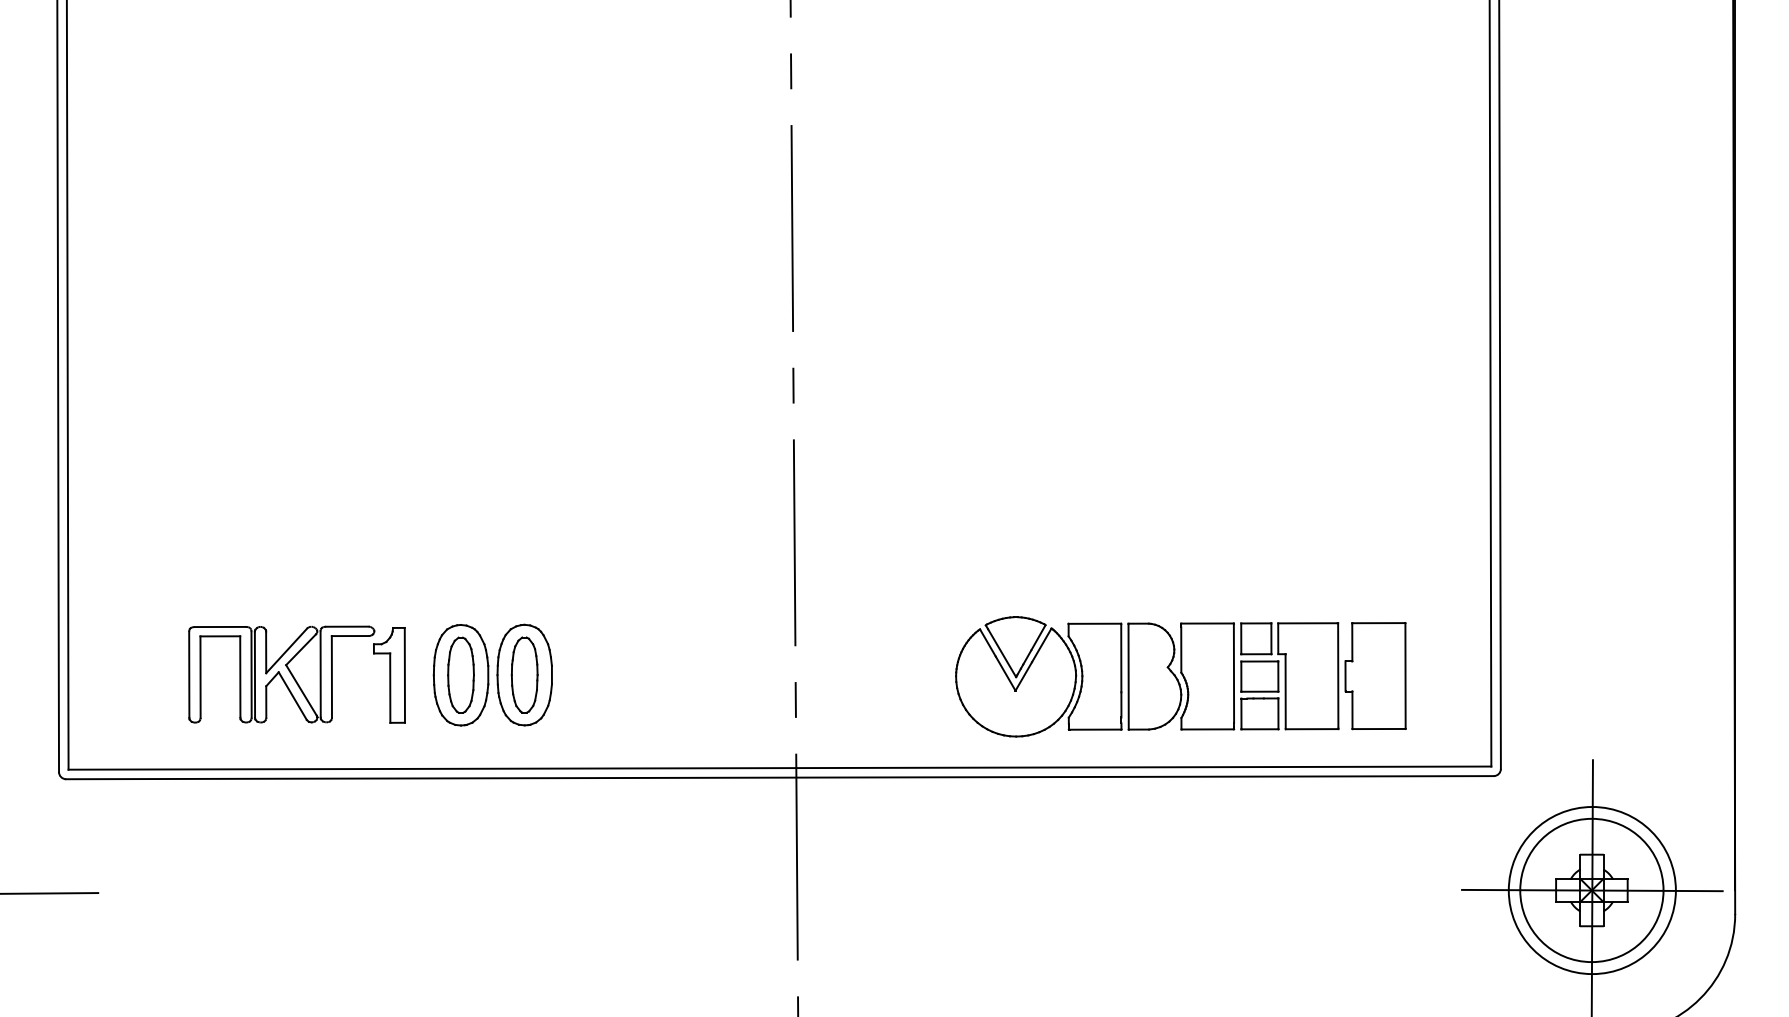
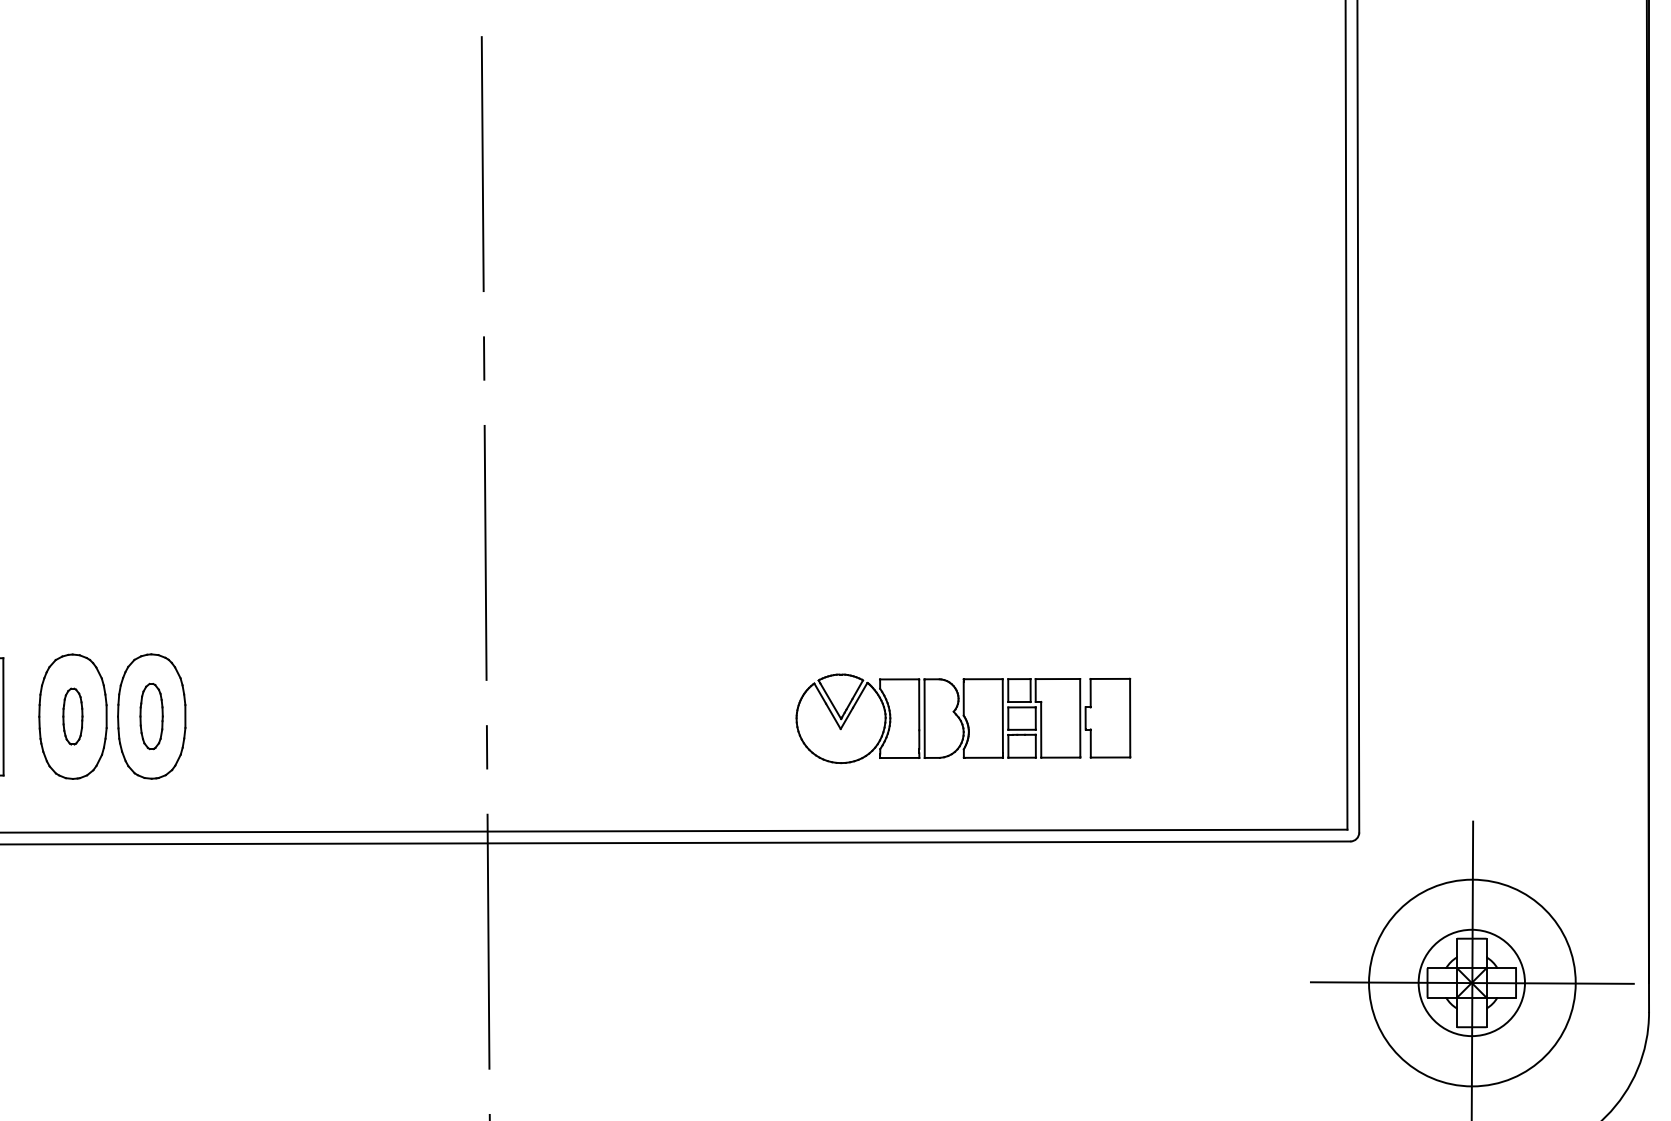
part: (460, 674) -> (72, 715), size x0.6
part: (524, 674) -> (151, 715), size x0.7
part: (1180, 676) -> (962, 718), size x0.6
circle: (1591, 890) -> (1471, 982), size x0.6

